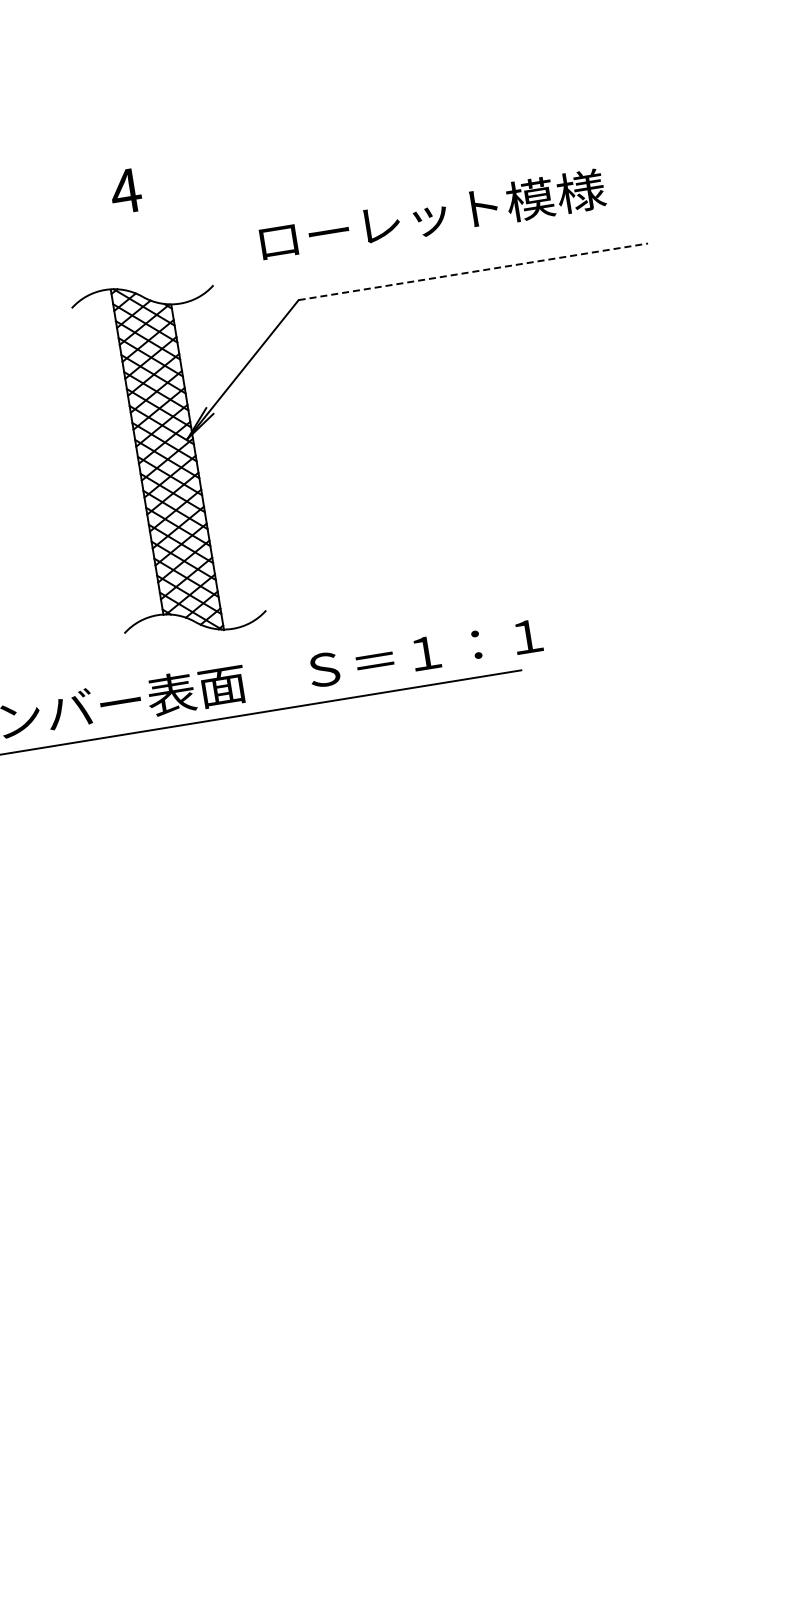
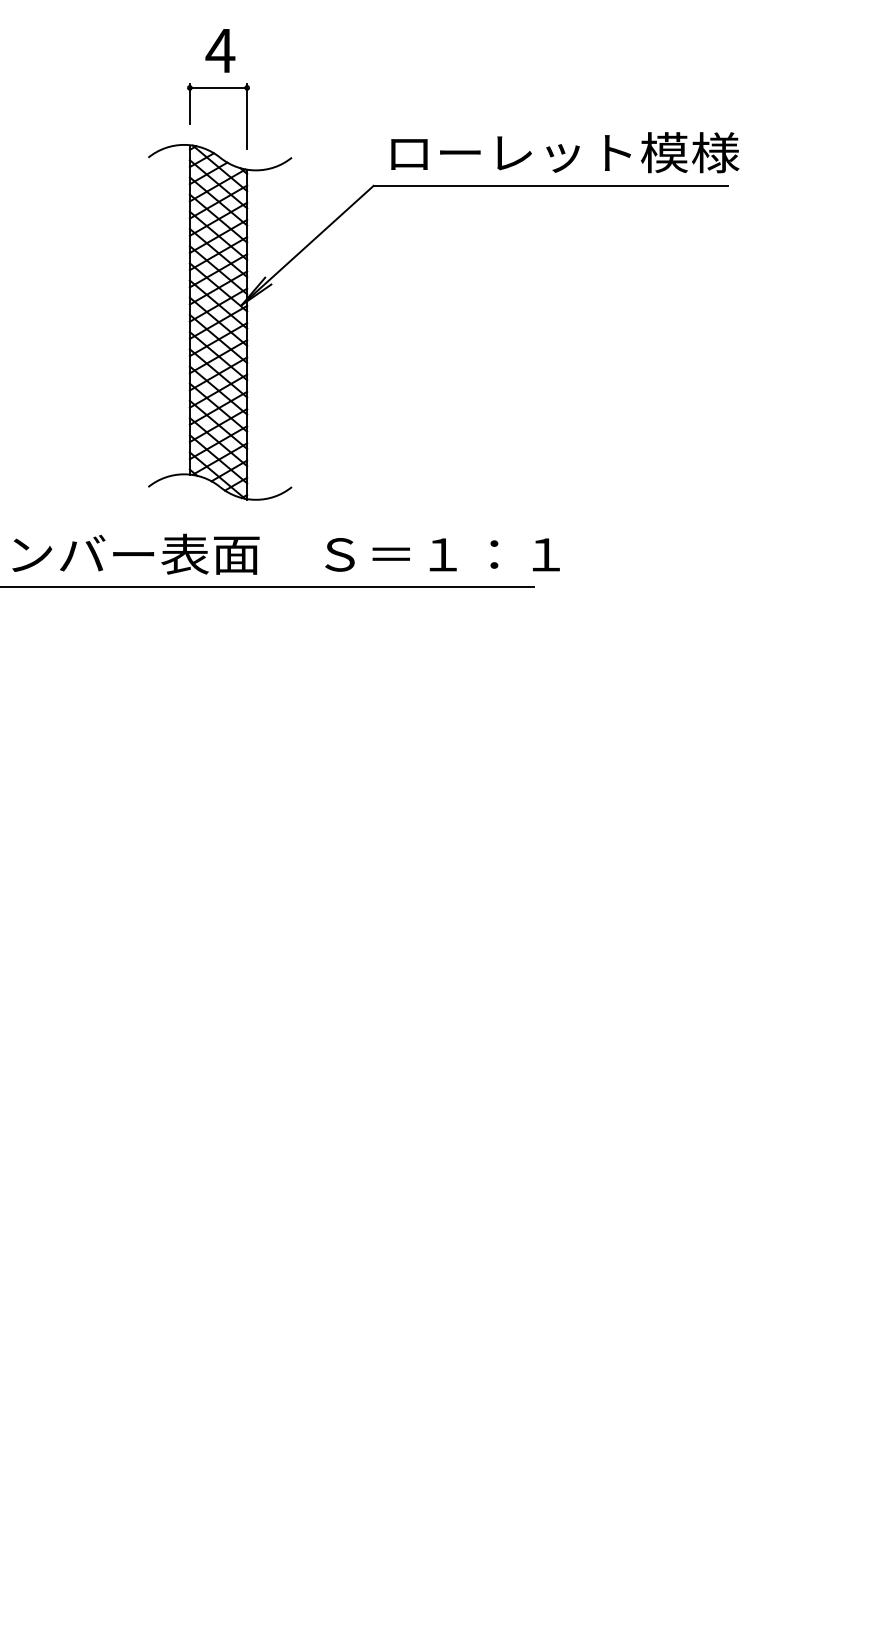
text: (432, 215) -> (565, 152), moved
part: (129, 228) -> (218, 88), added
line: (473, 271) -> (550, 185), dashed -> solid

